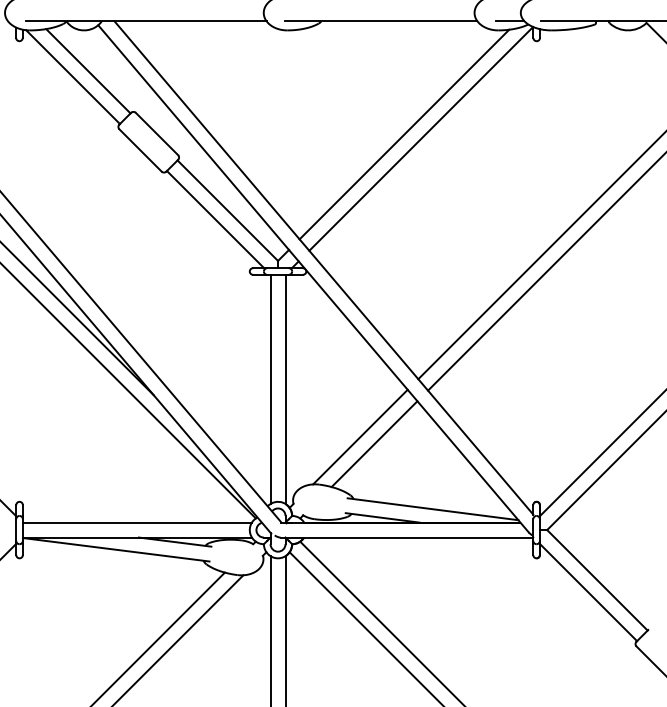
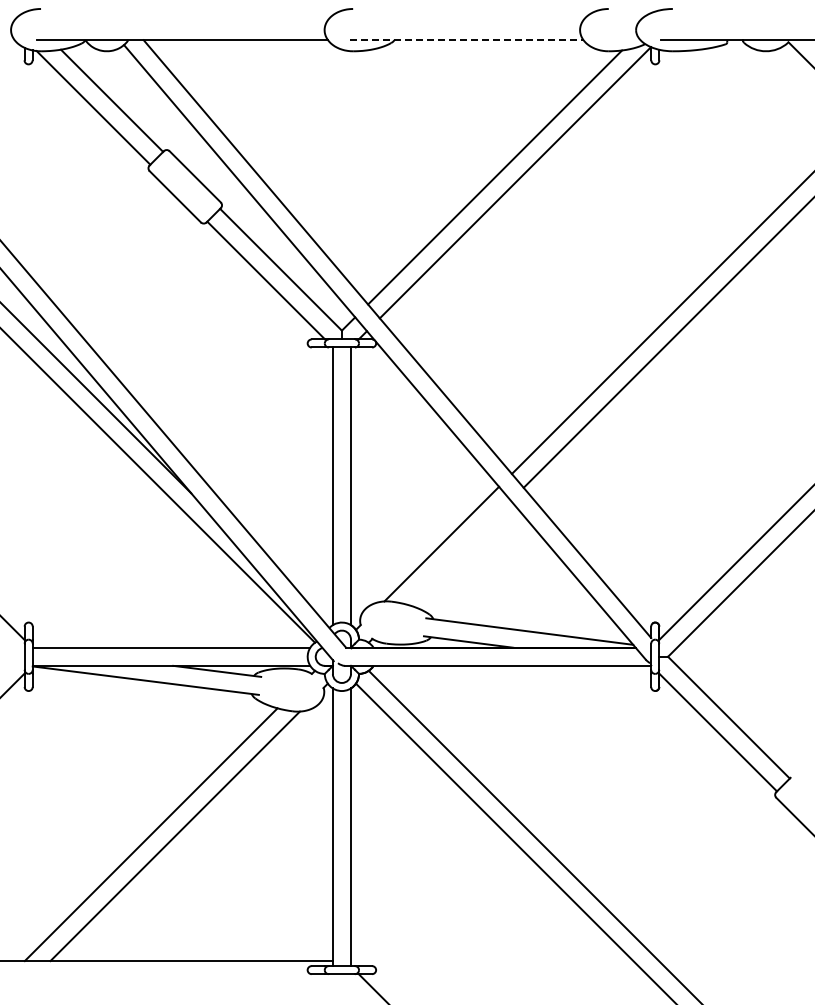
line: (380, 21) -> (466, 40), solid -> dashed
line: (509, 21) -> (622, 40), removed
line: (374, 444) -> (458, 552), removed

